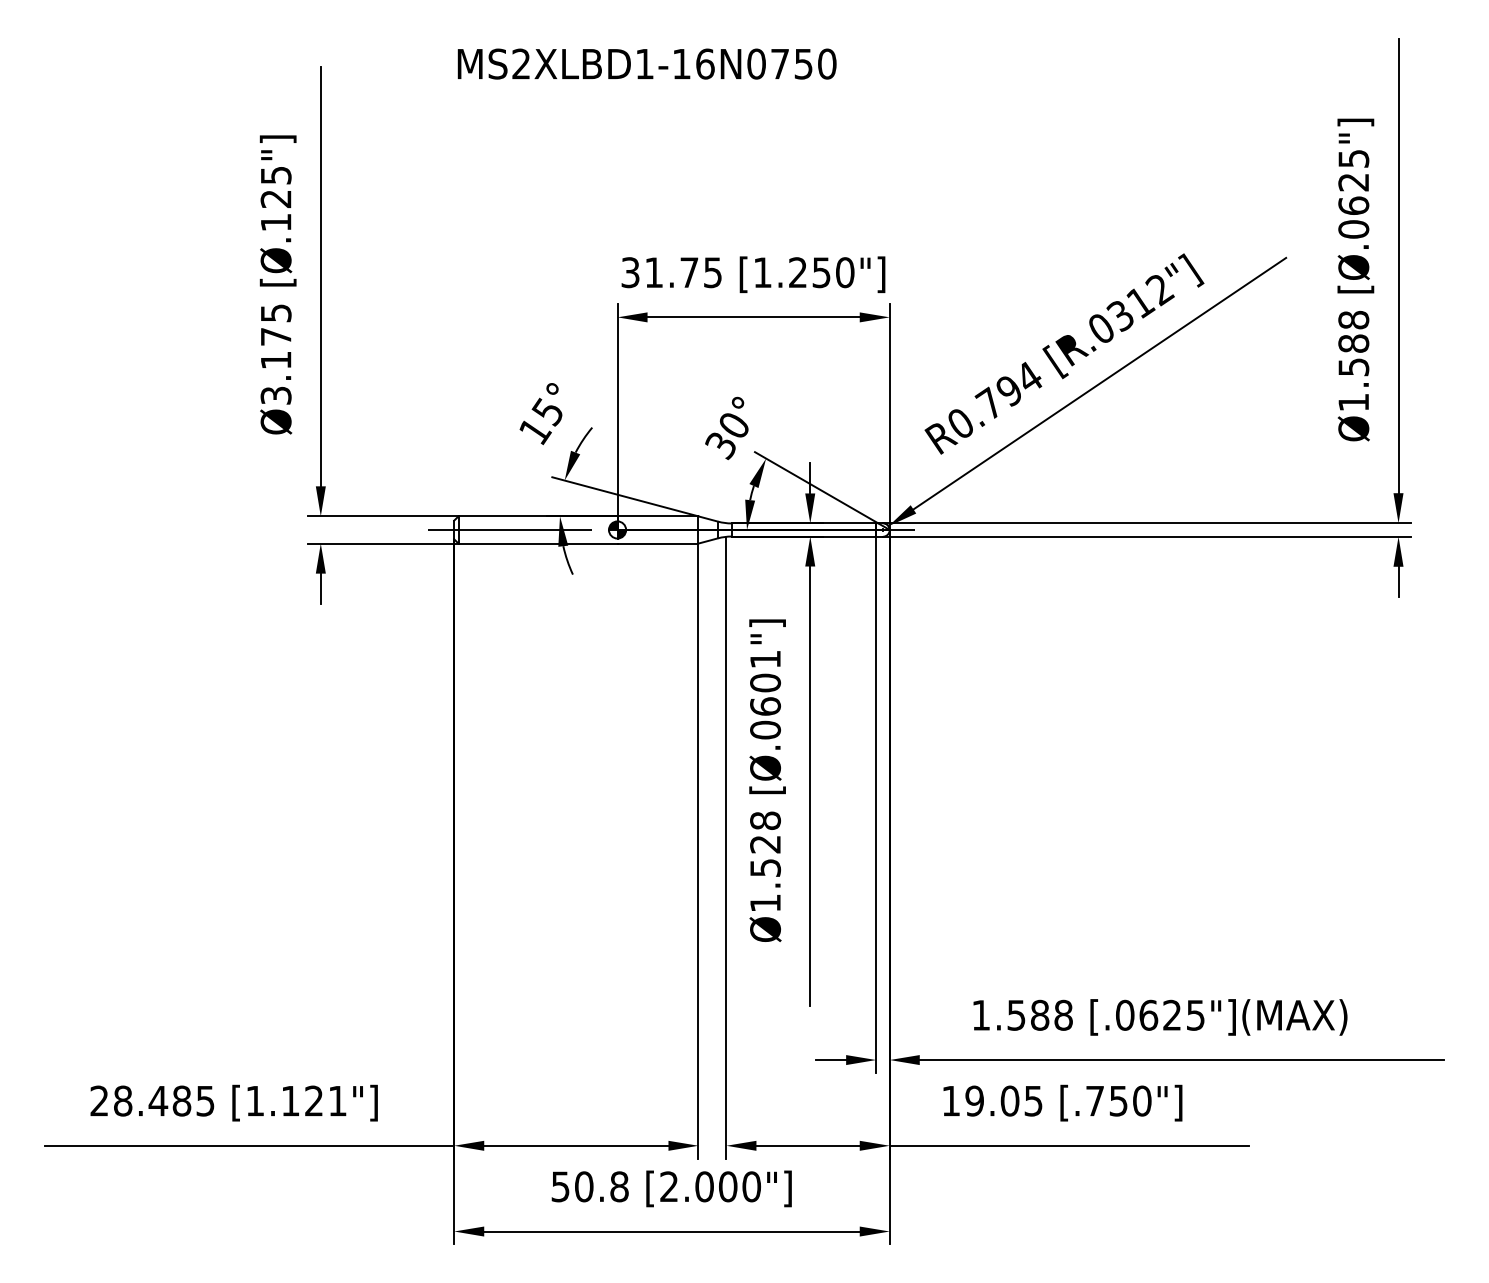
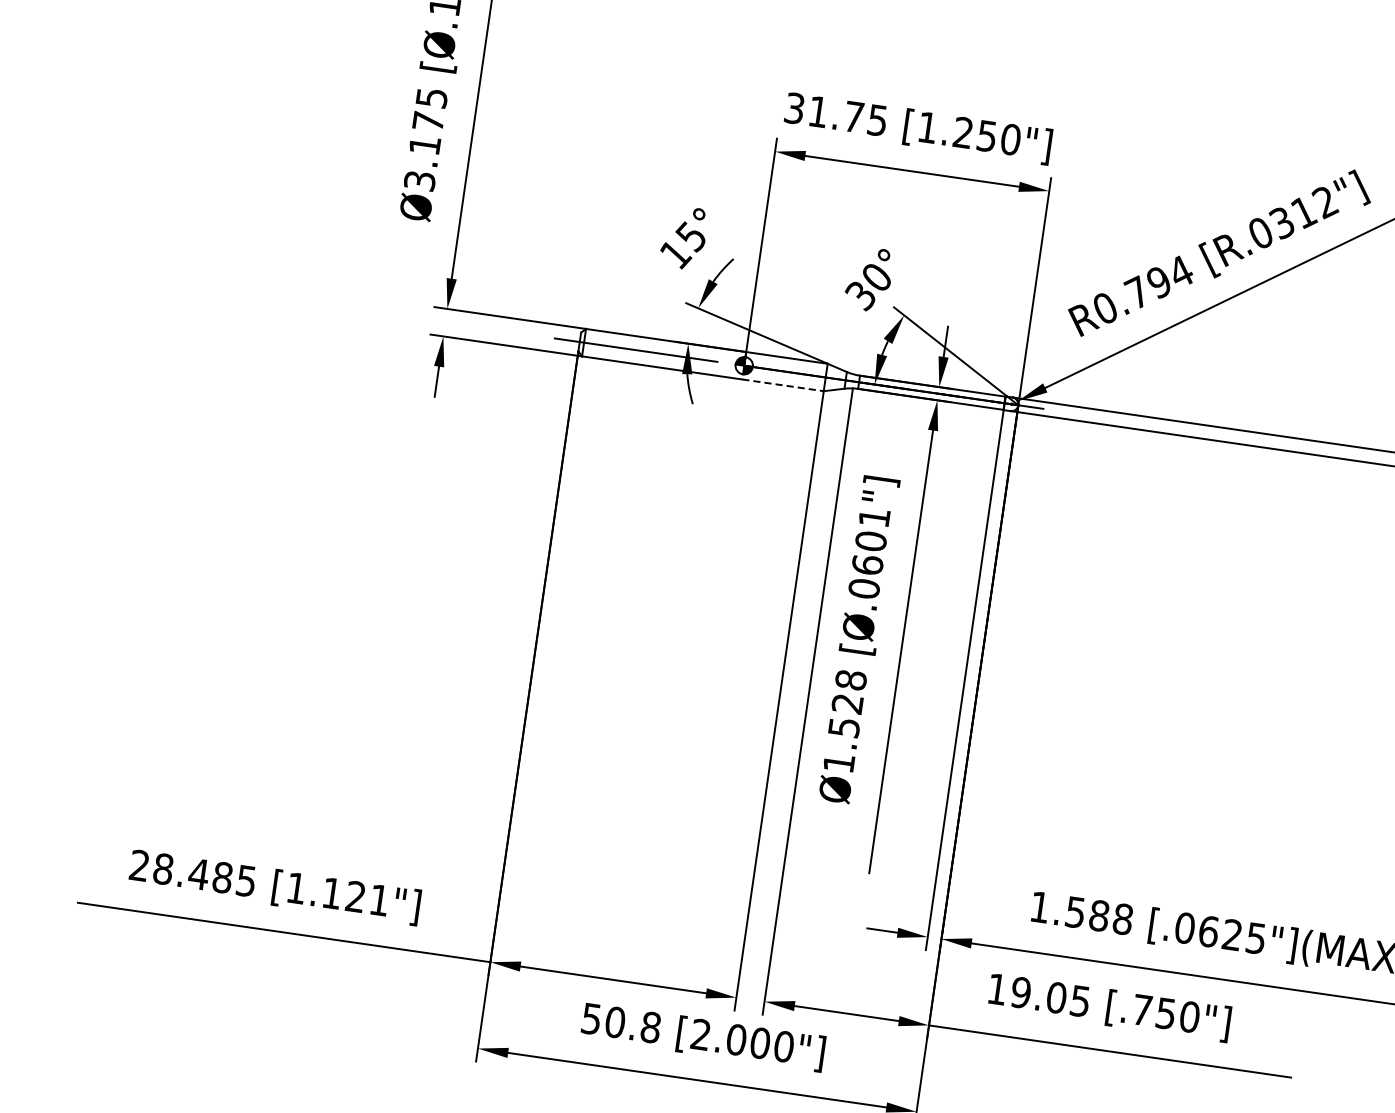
line: (658, 543) -> (783, 385), solid -> dashed

